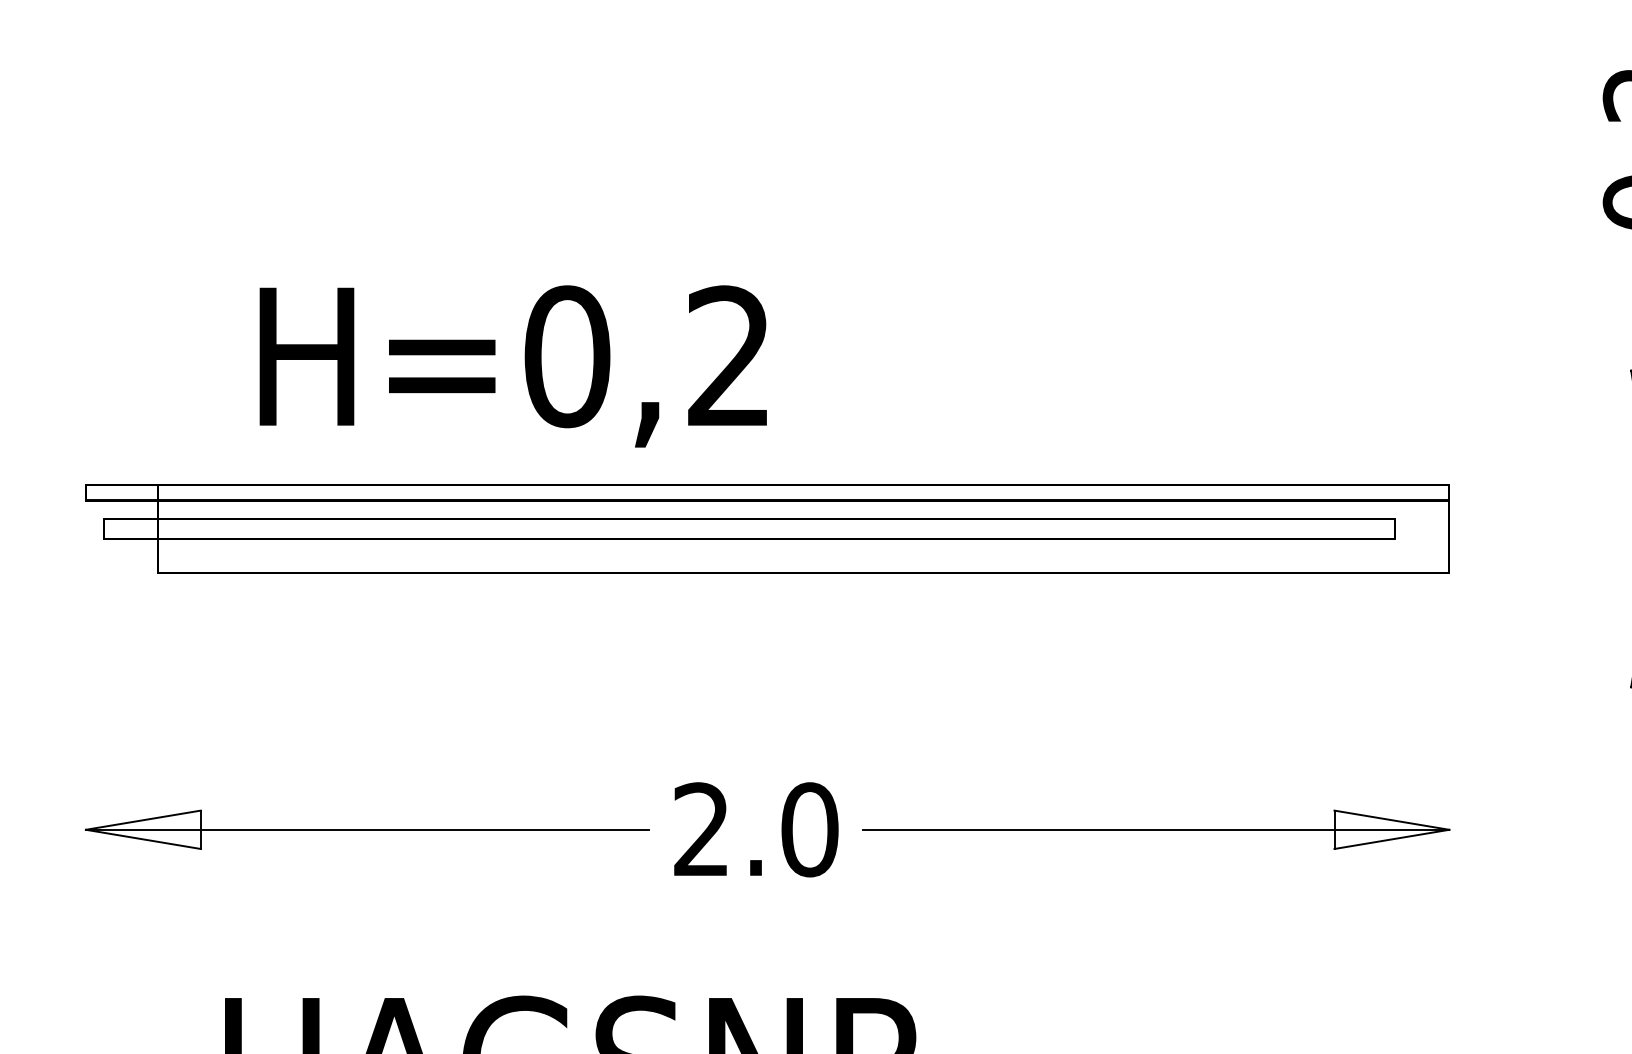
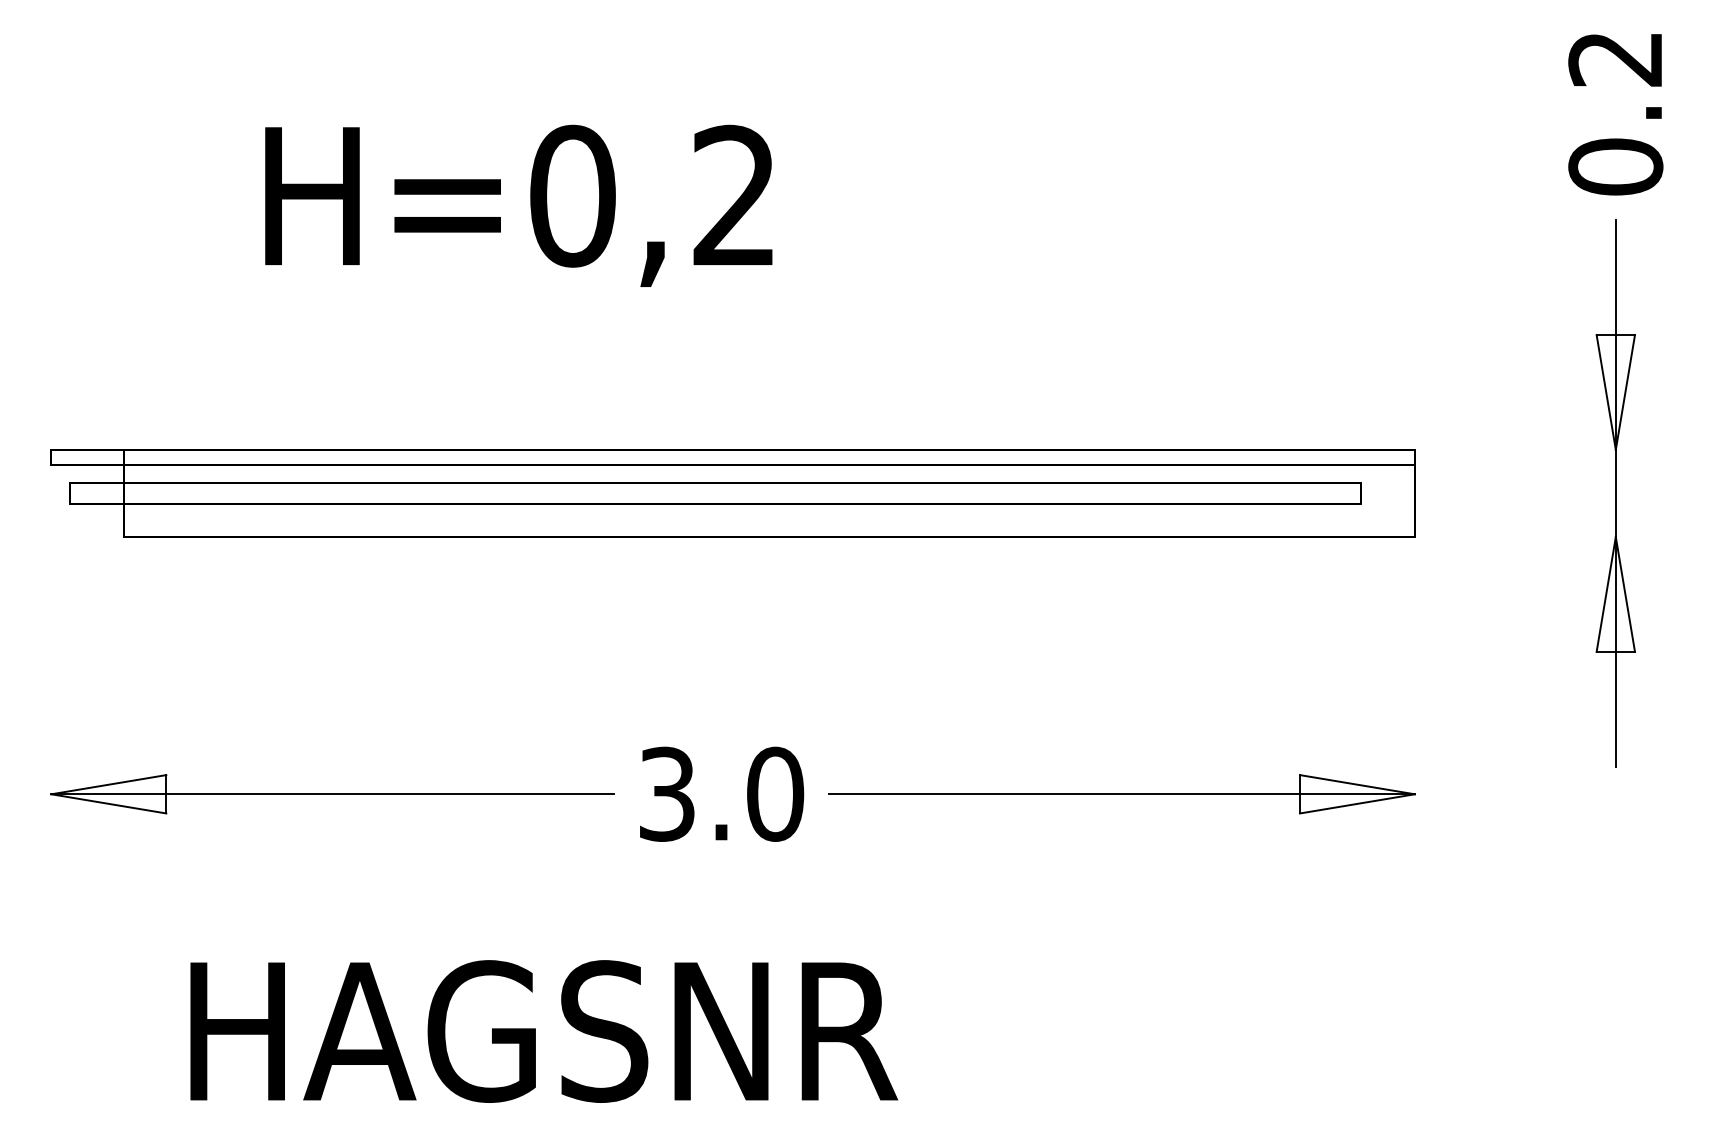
text: (513, 366) -> (518, 205), moved
text: (701, 829) -> (666, 793), 2.0 -> 3.0

